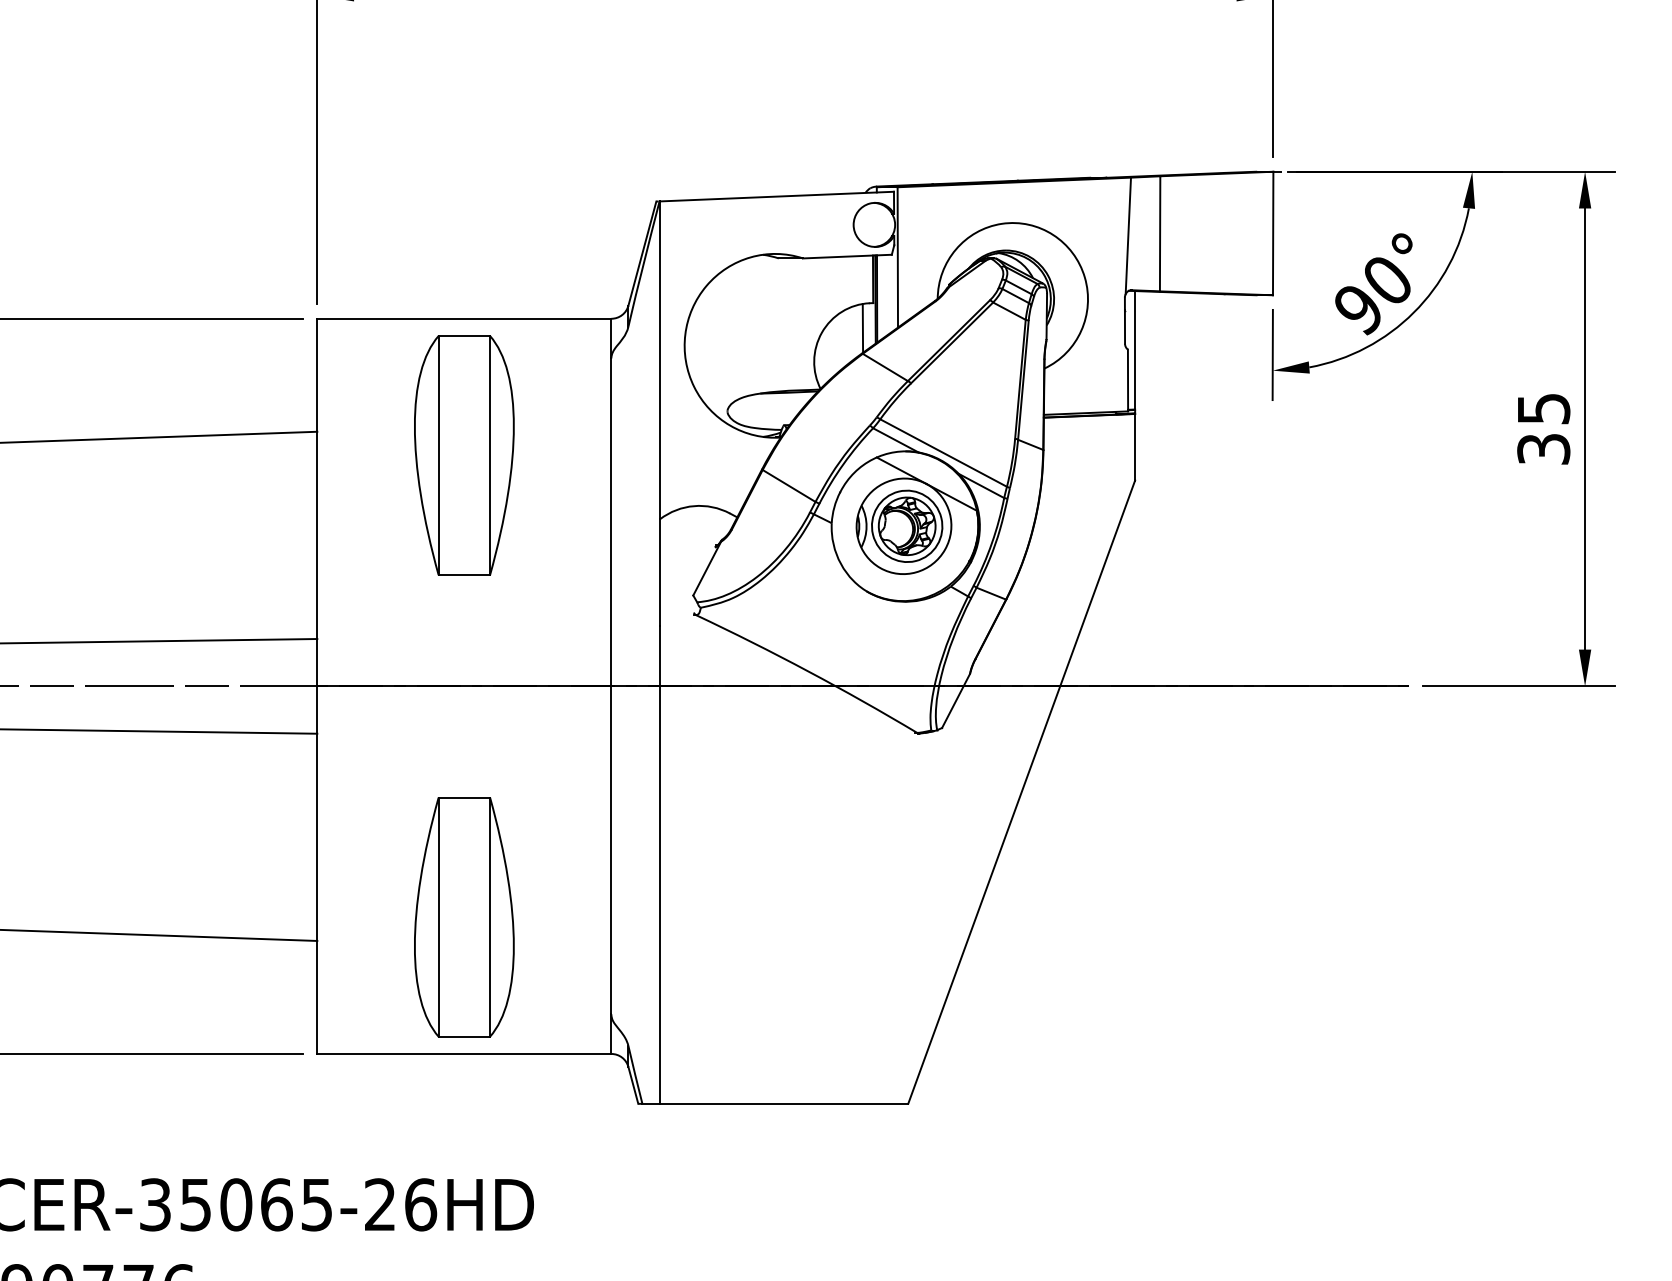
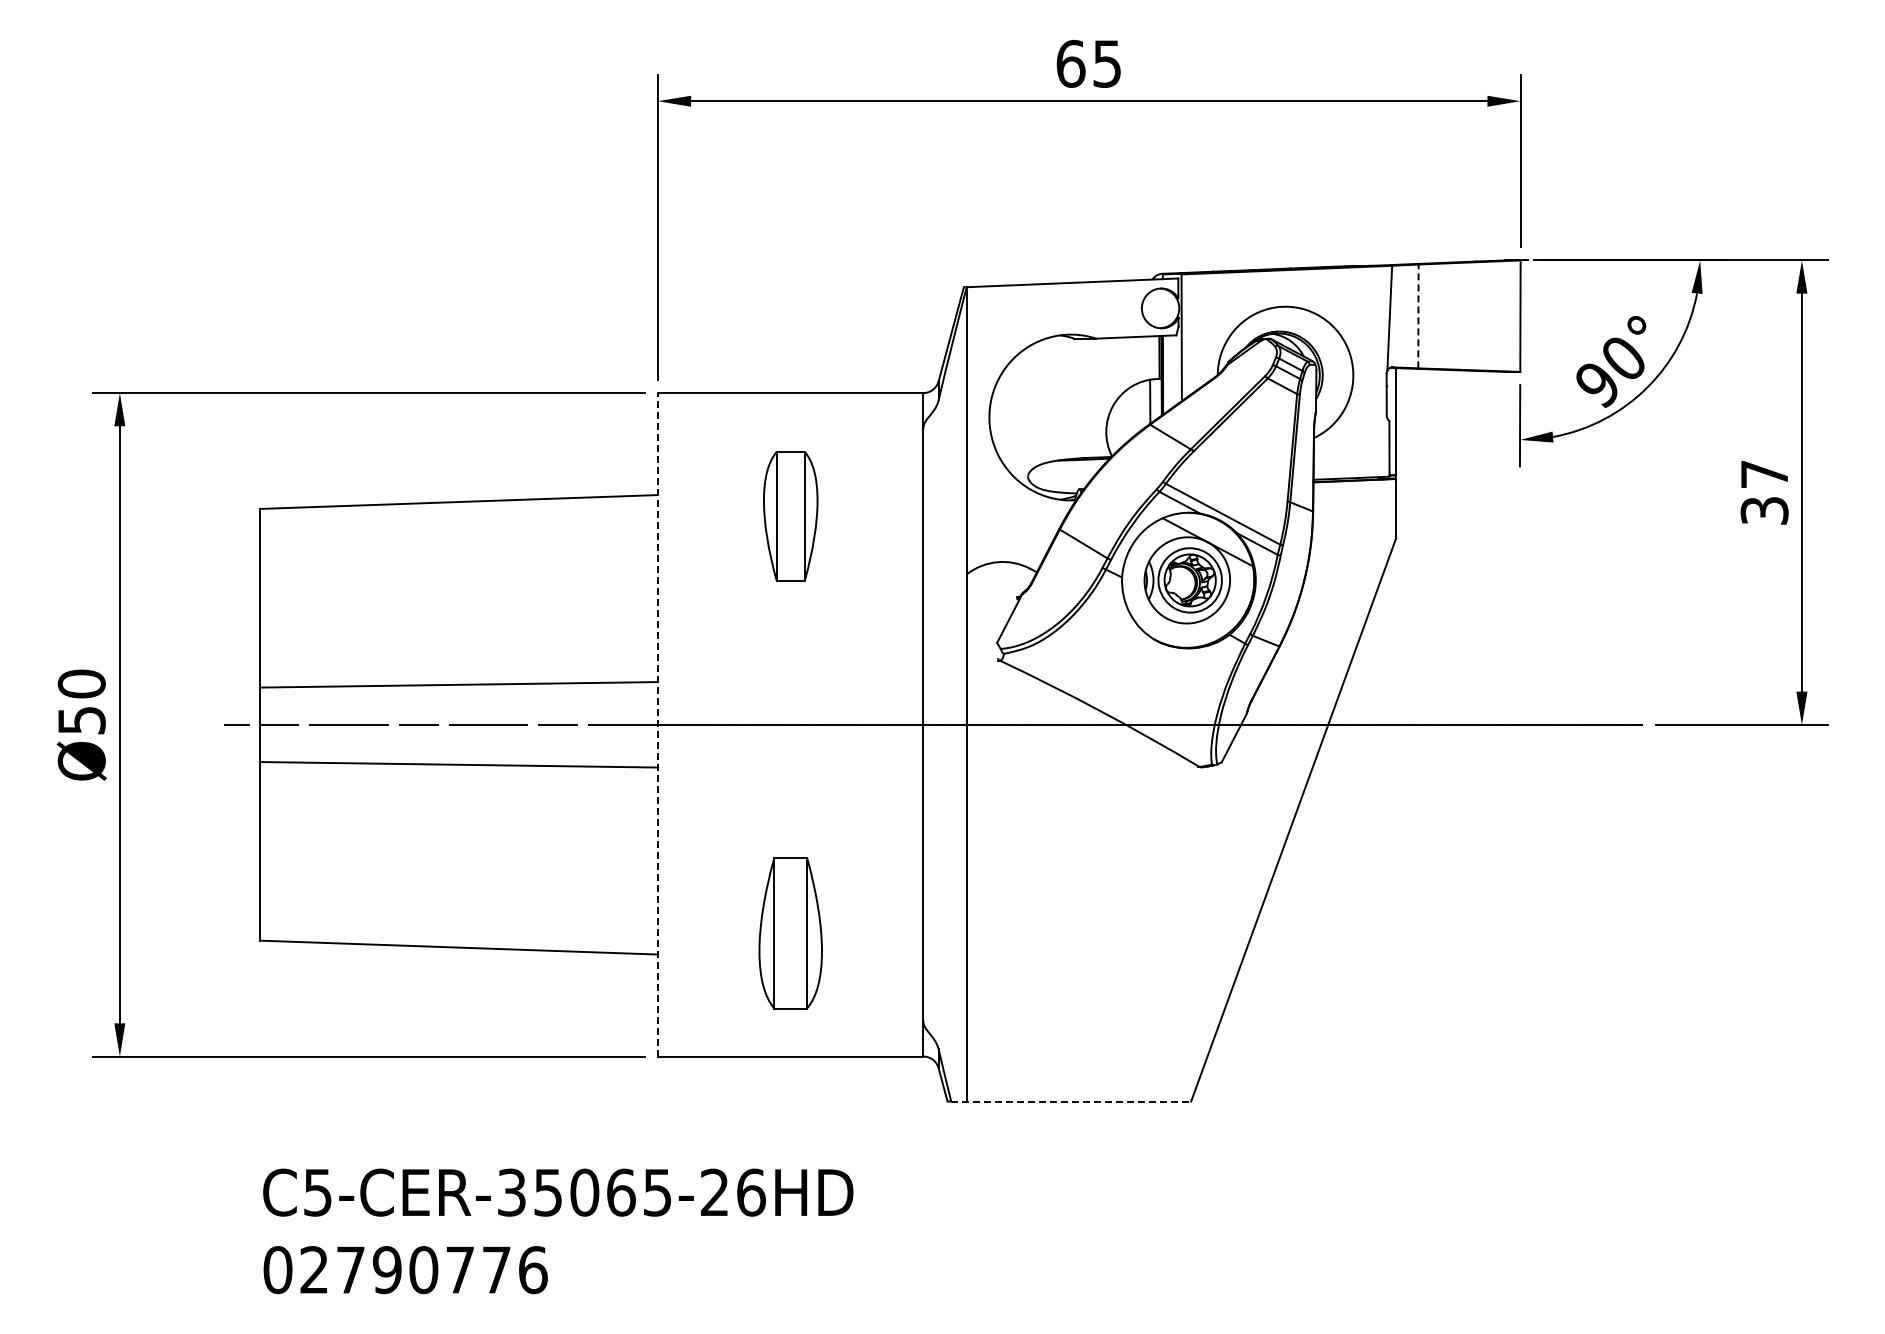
line: (1160, 233) -> (1418, 316), solid -> dashed
text: (1543, 408) -> (1764, 474), 35 -> 37
part: (464, 455) -> (790, 516), size x0.6
line: (316, 686) -> (657, 724), solid -> dashed
part: (464, 916) -> (790, 932), size x0.7
line: (775, 1103) -> (1071, 1101), solid -> dashed

